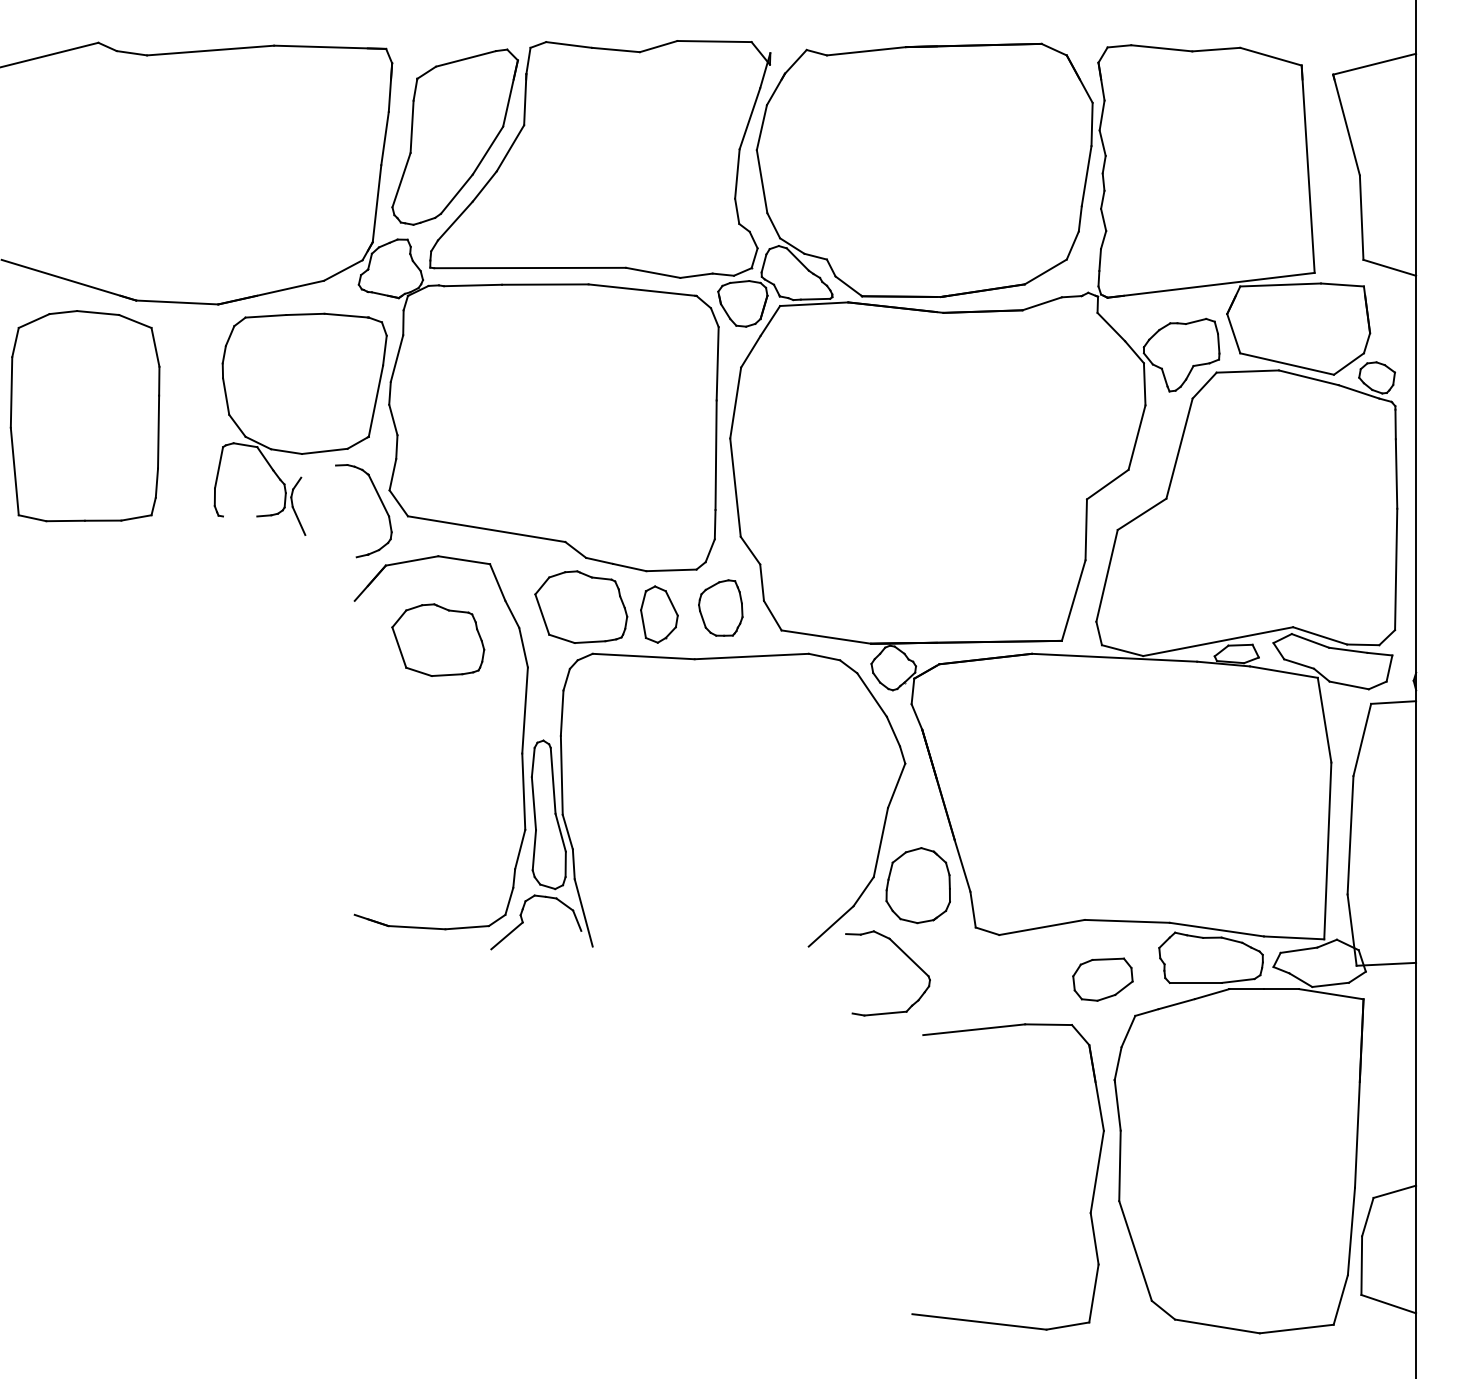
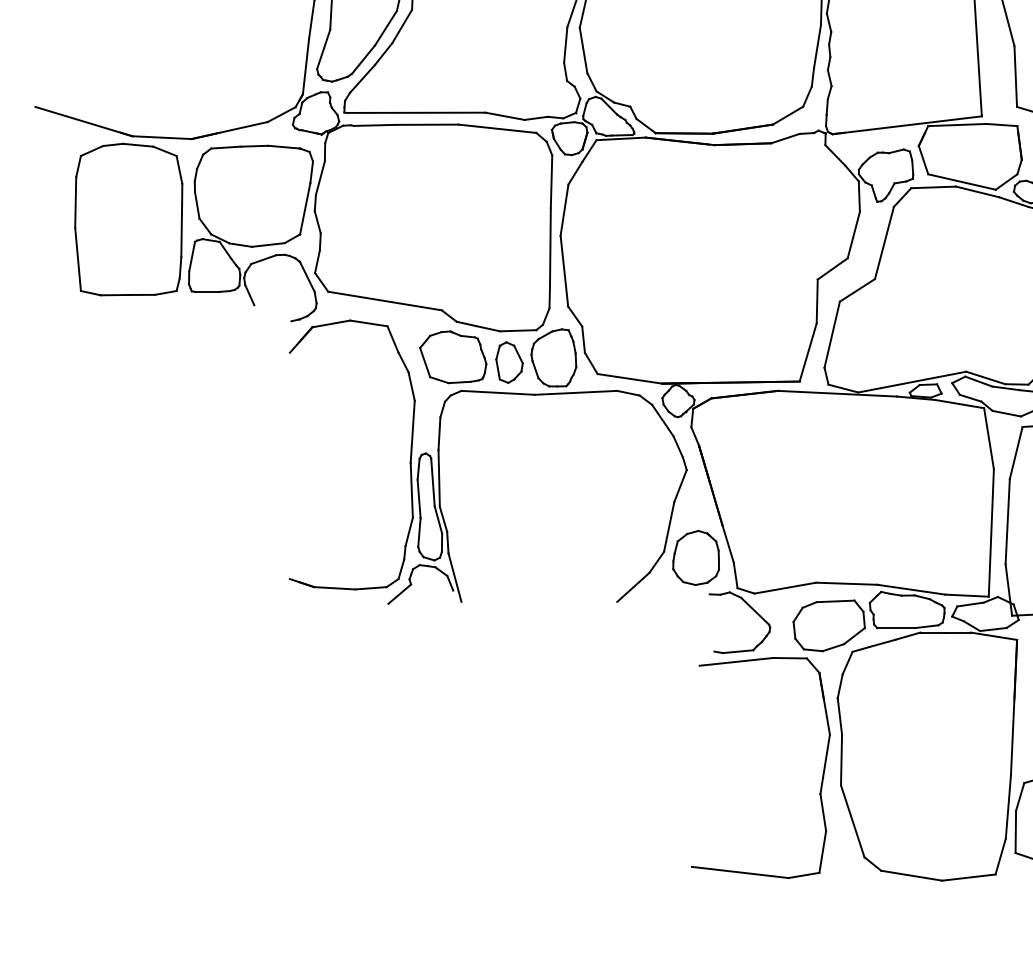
part: (84, 416) -> (128, 219), moved
line: (318, 471) -> (263, 259), added
line: (240, 516) -> (207, 291), added
part: (720, 607) -> (553, 357), size x1.43
part: (438, 639) -> (350, 380), removed
part: (905, 955) -> (752, 609), moved
part: (1102, 979) -> (828, 625), size x1.67

